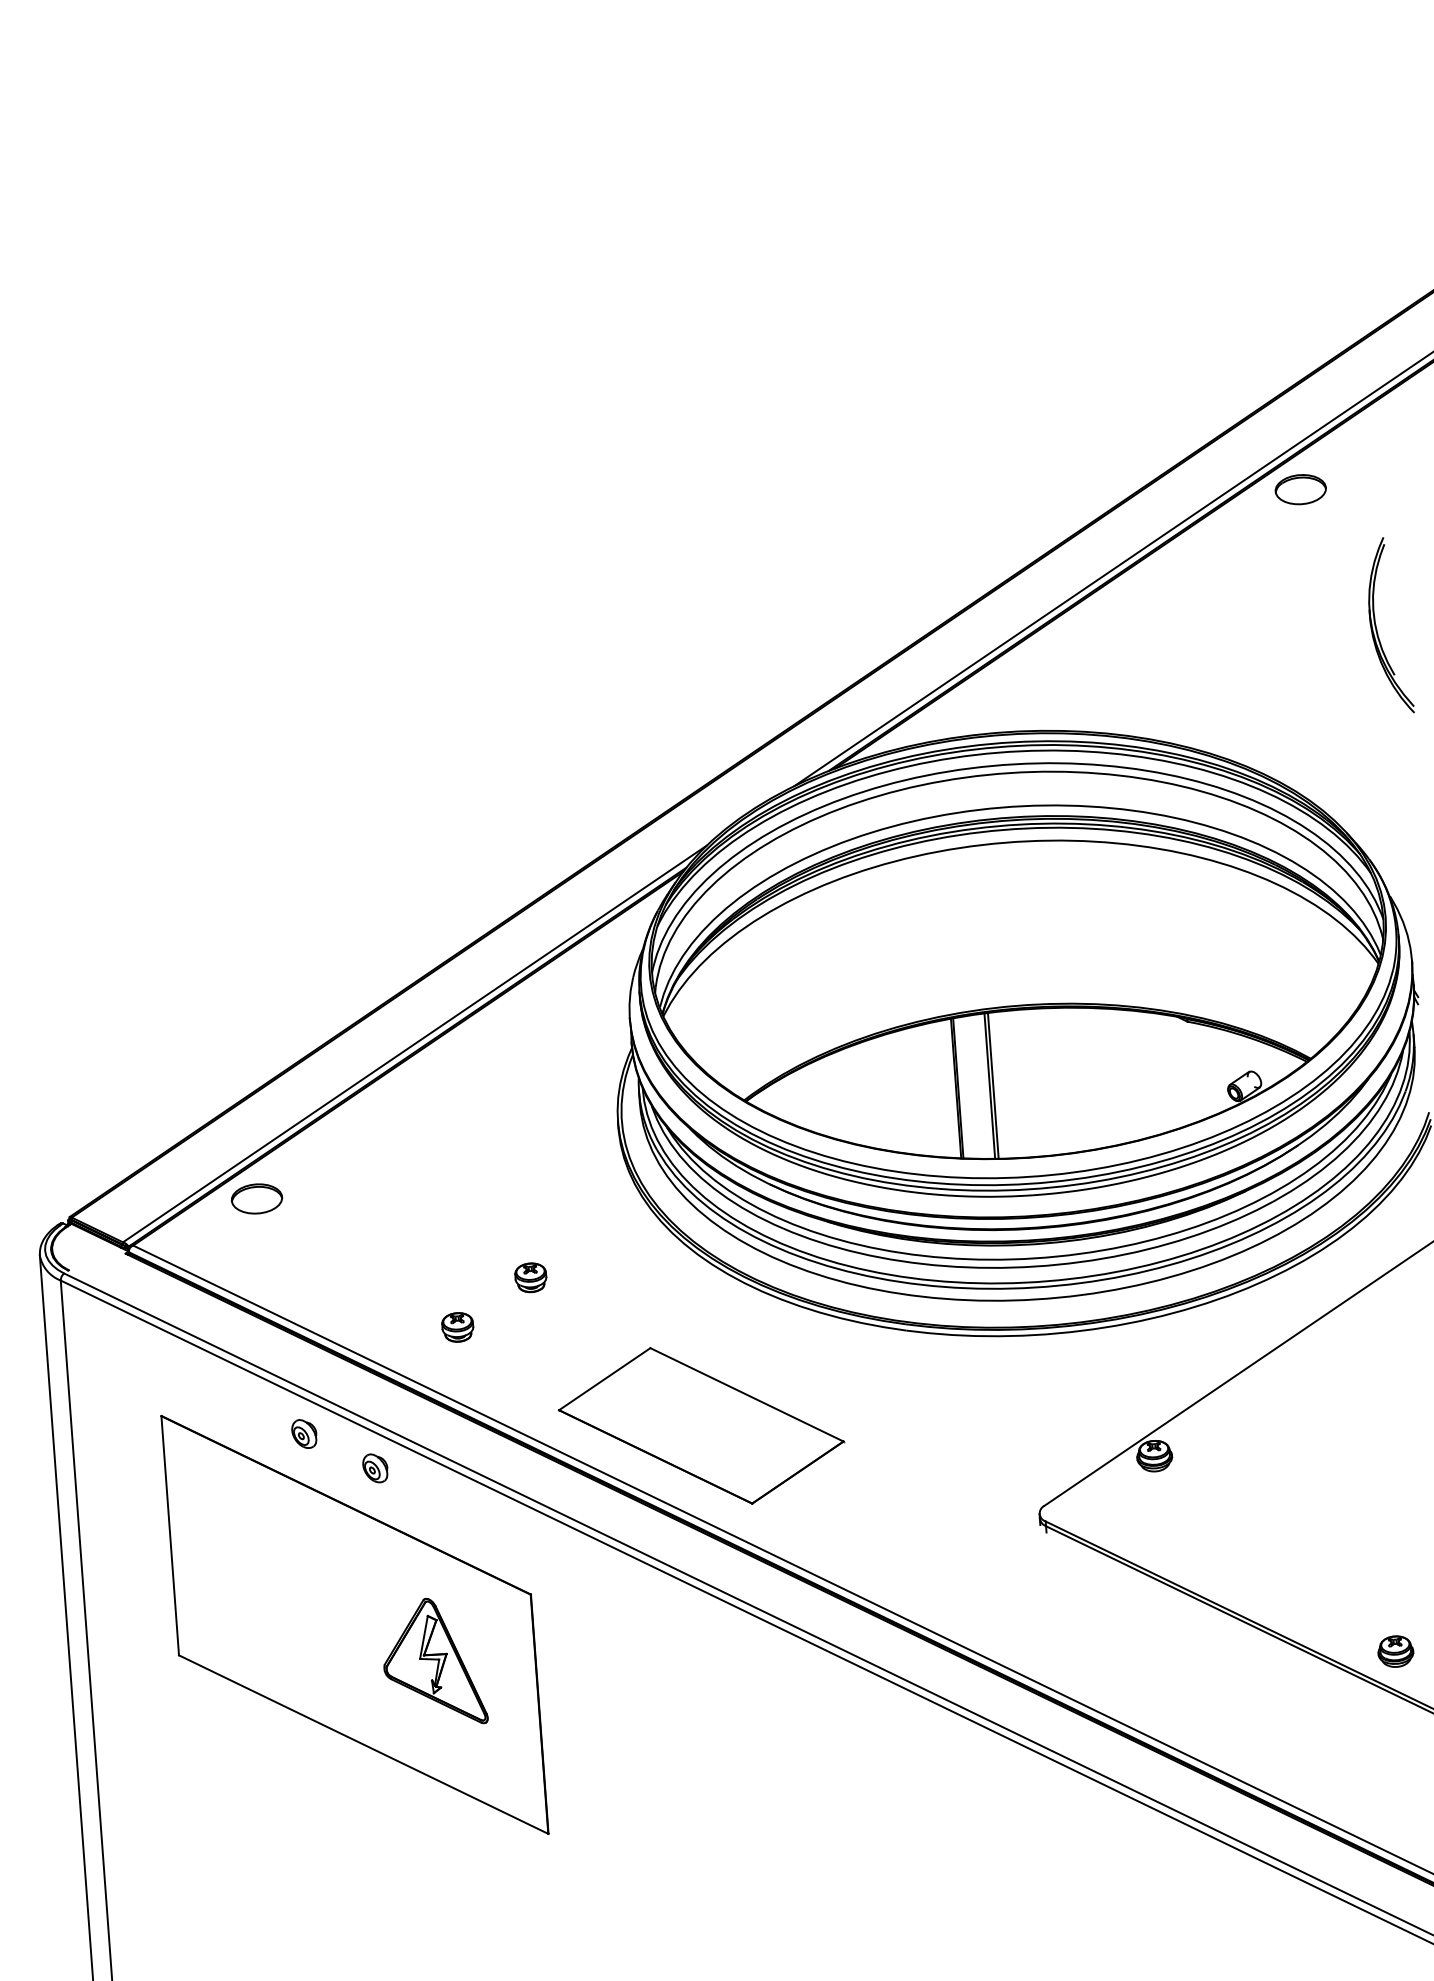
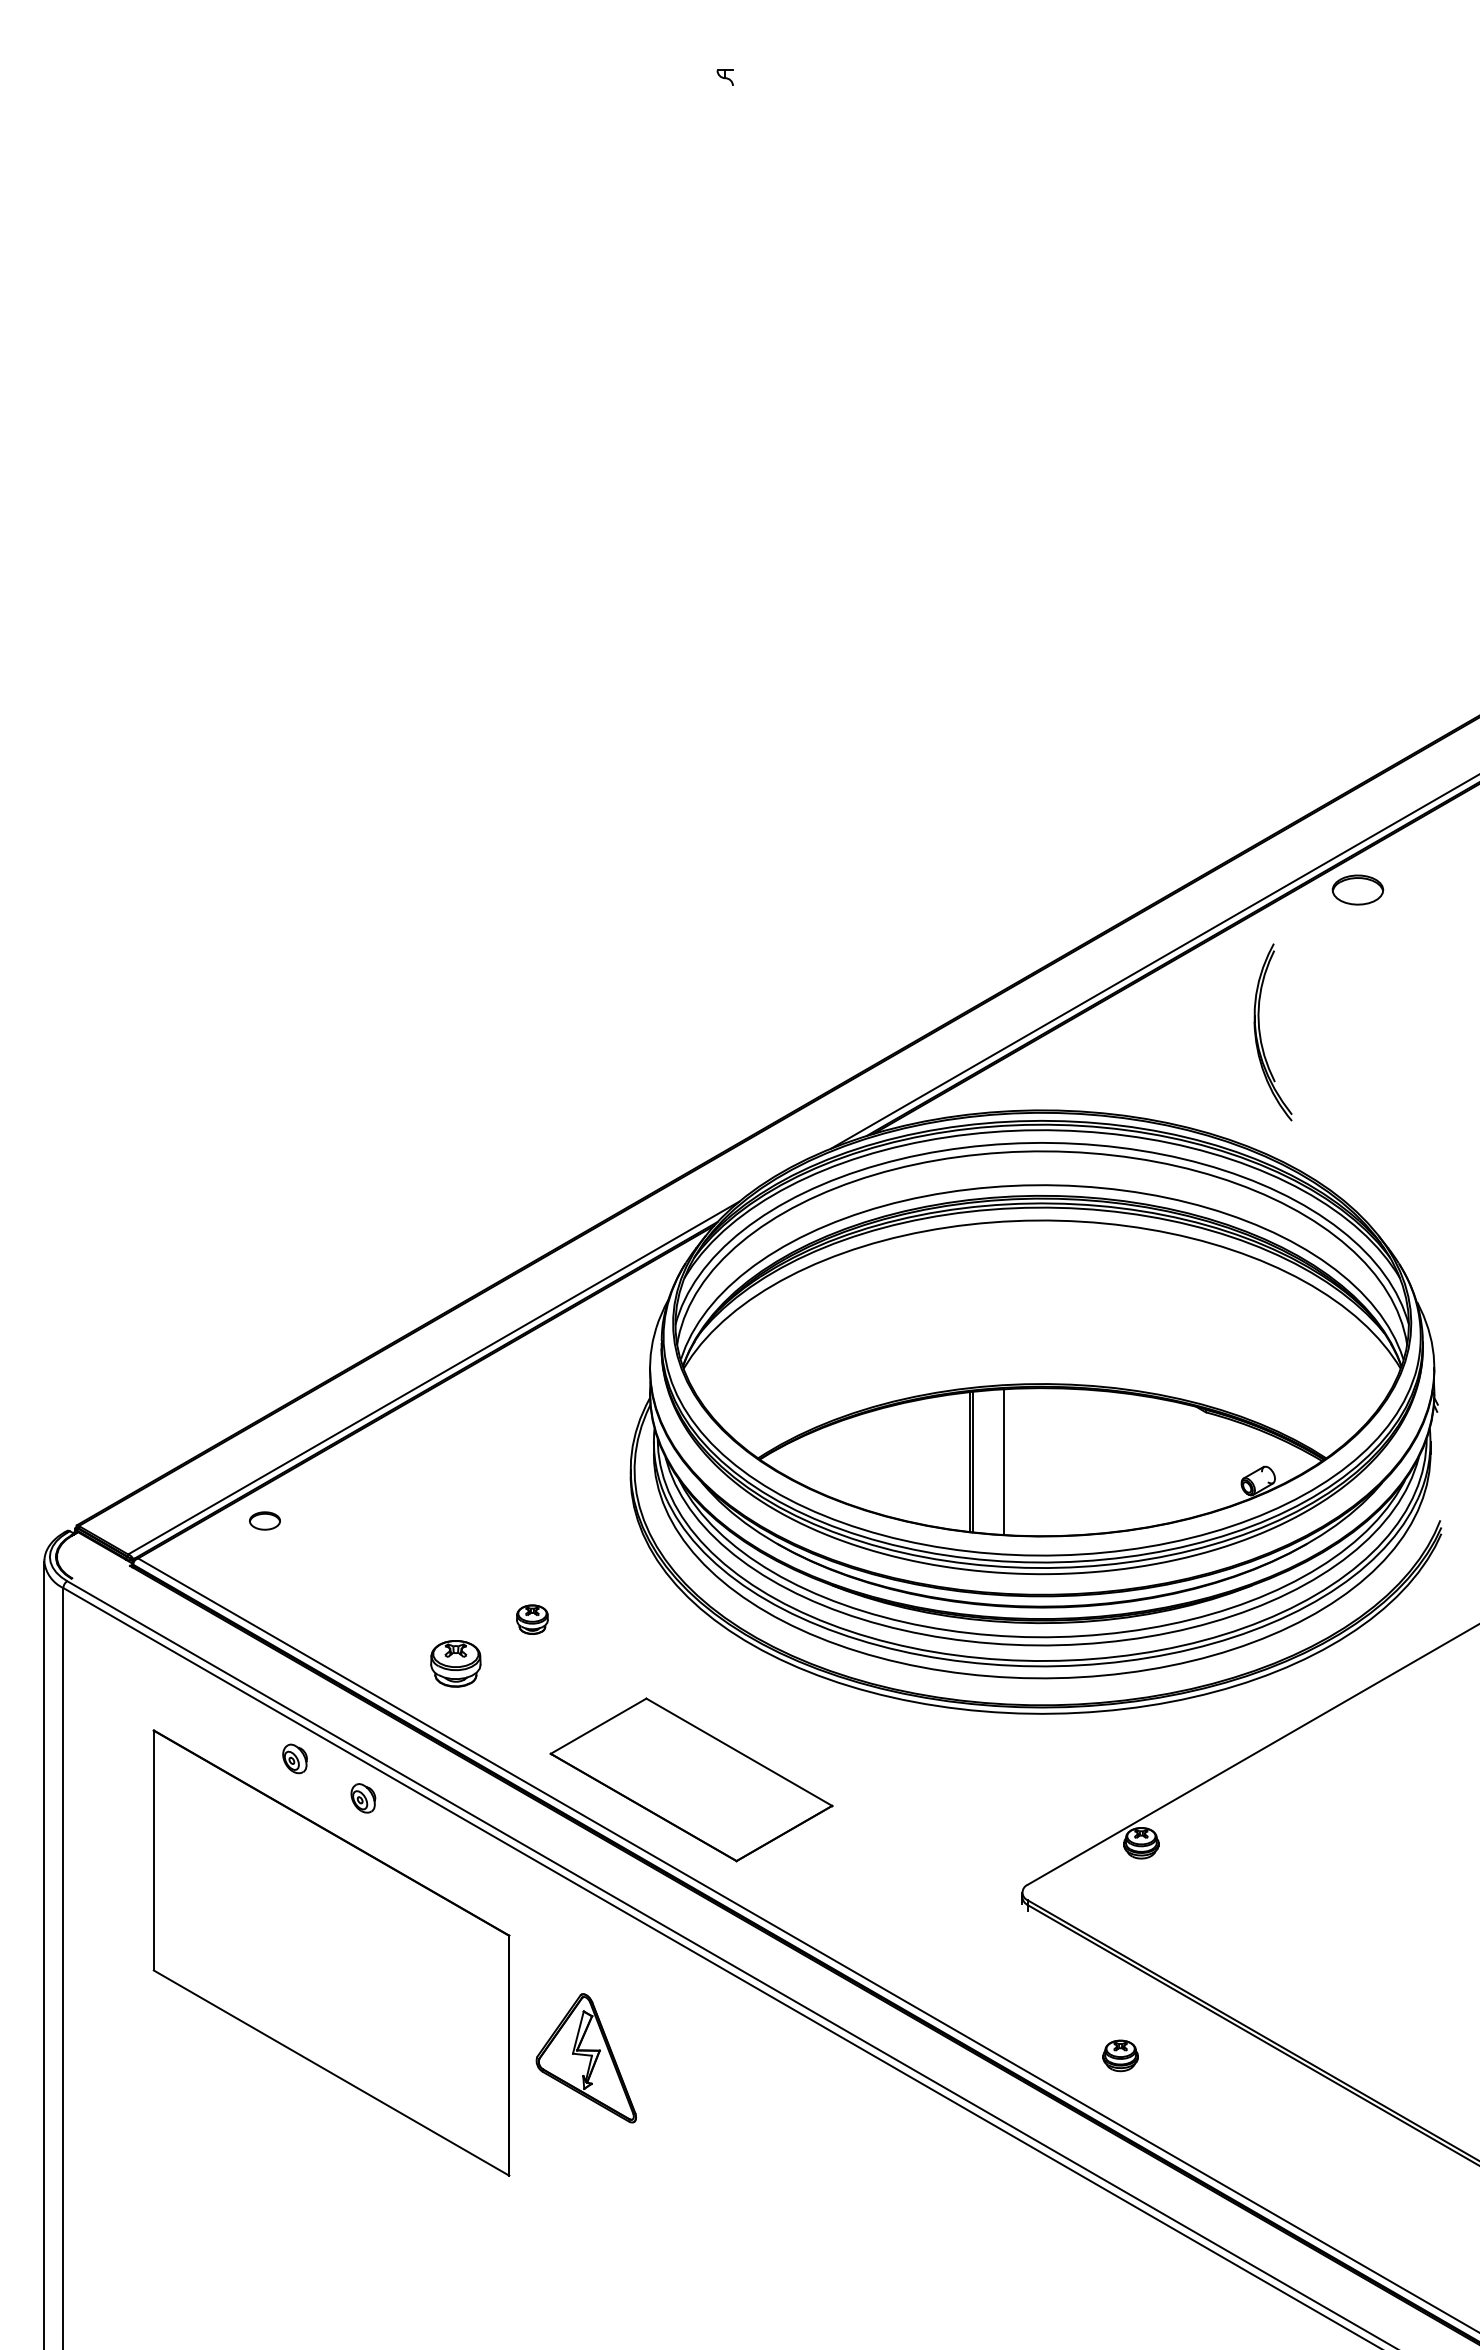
part: (1377, 630) -> (1261, 1036), moved
line: (993, 1086) -> (1007, 1462), removed
part: (256, 1198) -> (264, 1520), size x0.6
part: (457, 1327) -> (455, 1663), size x1.6
part: (1395, 1651) -> (1120, 2055), moved
part: (432, 1662) -> (585, 2058), moved

